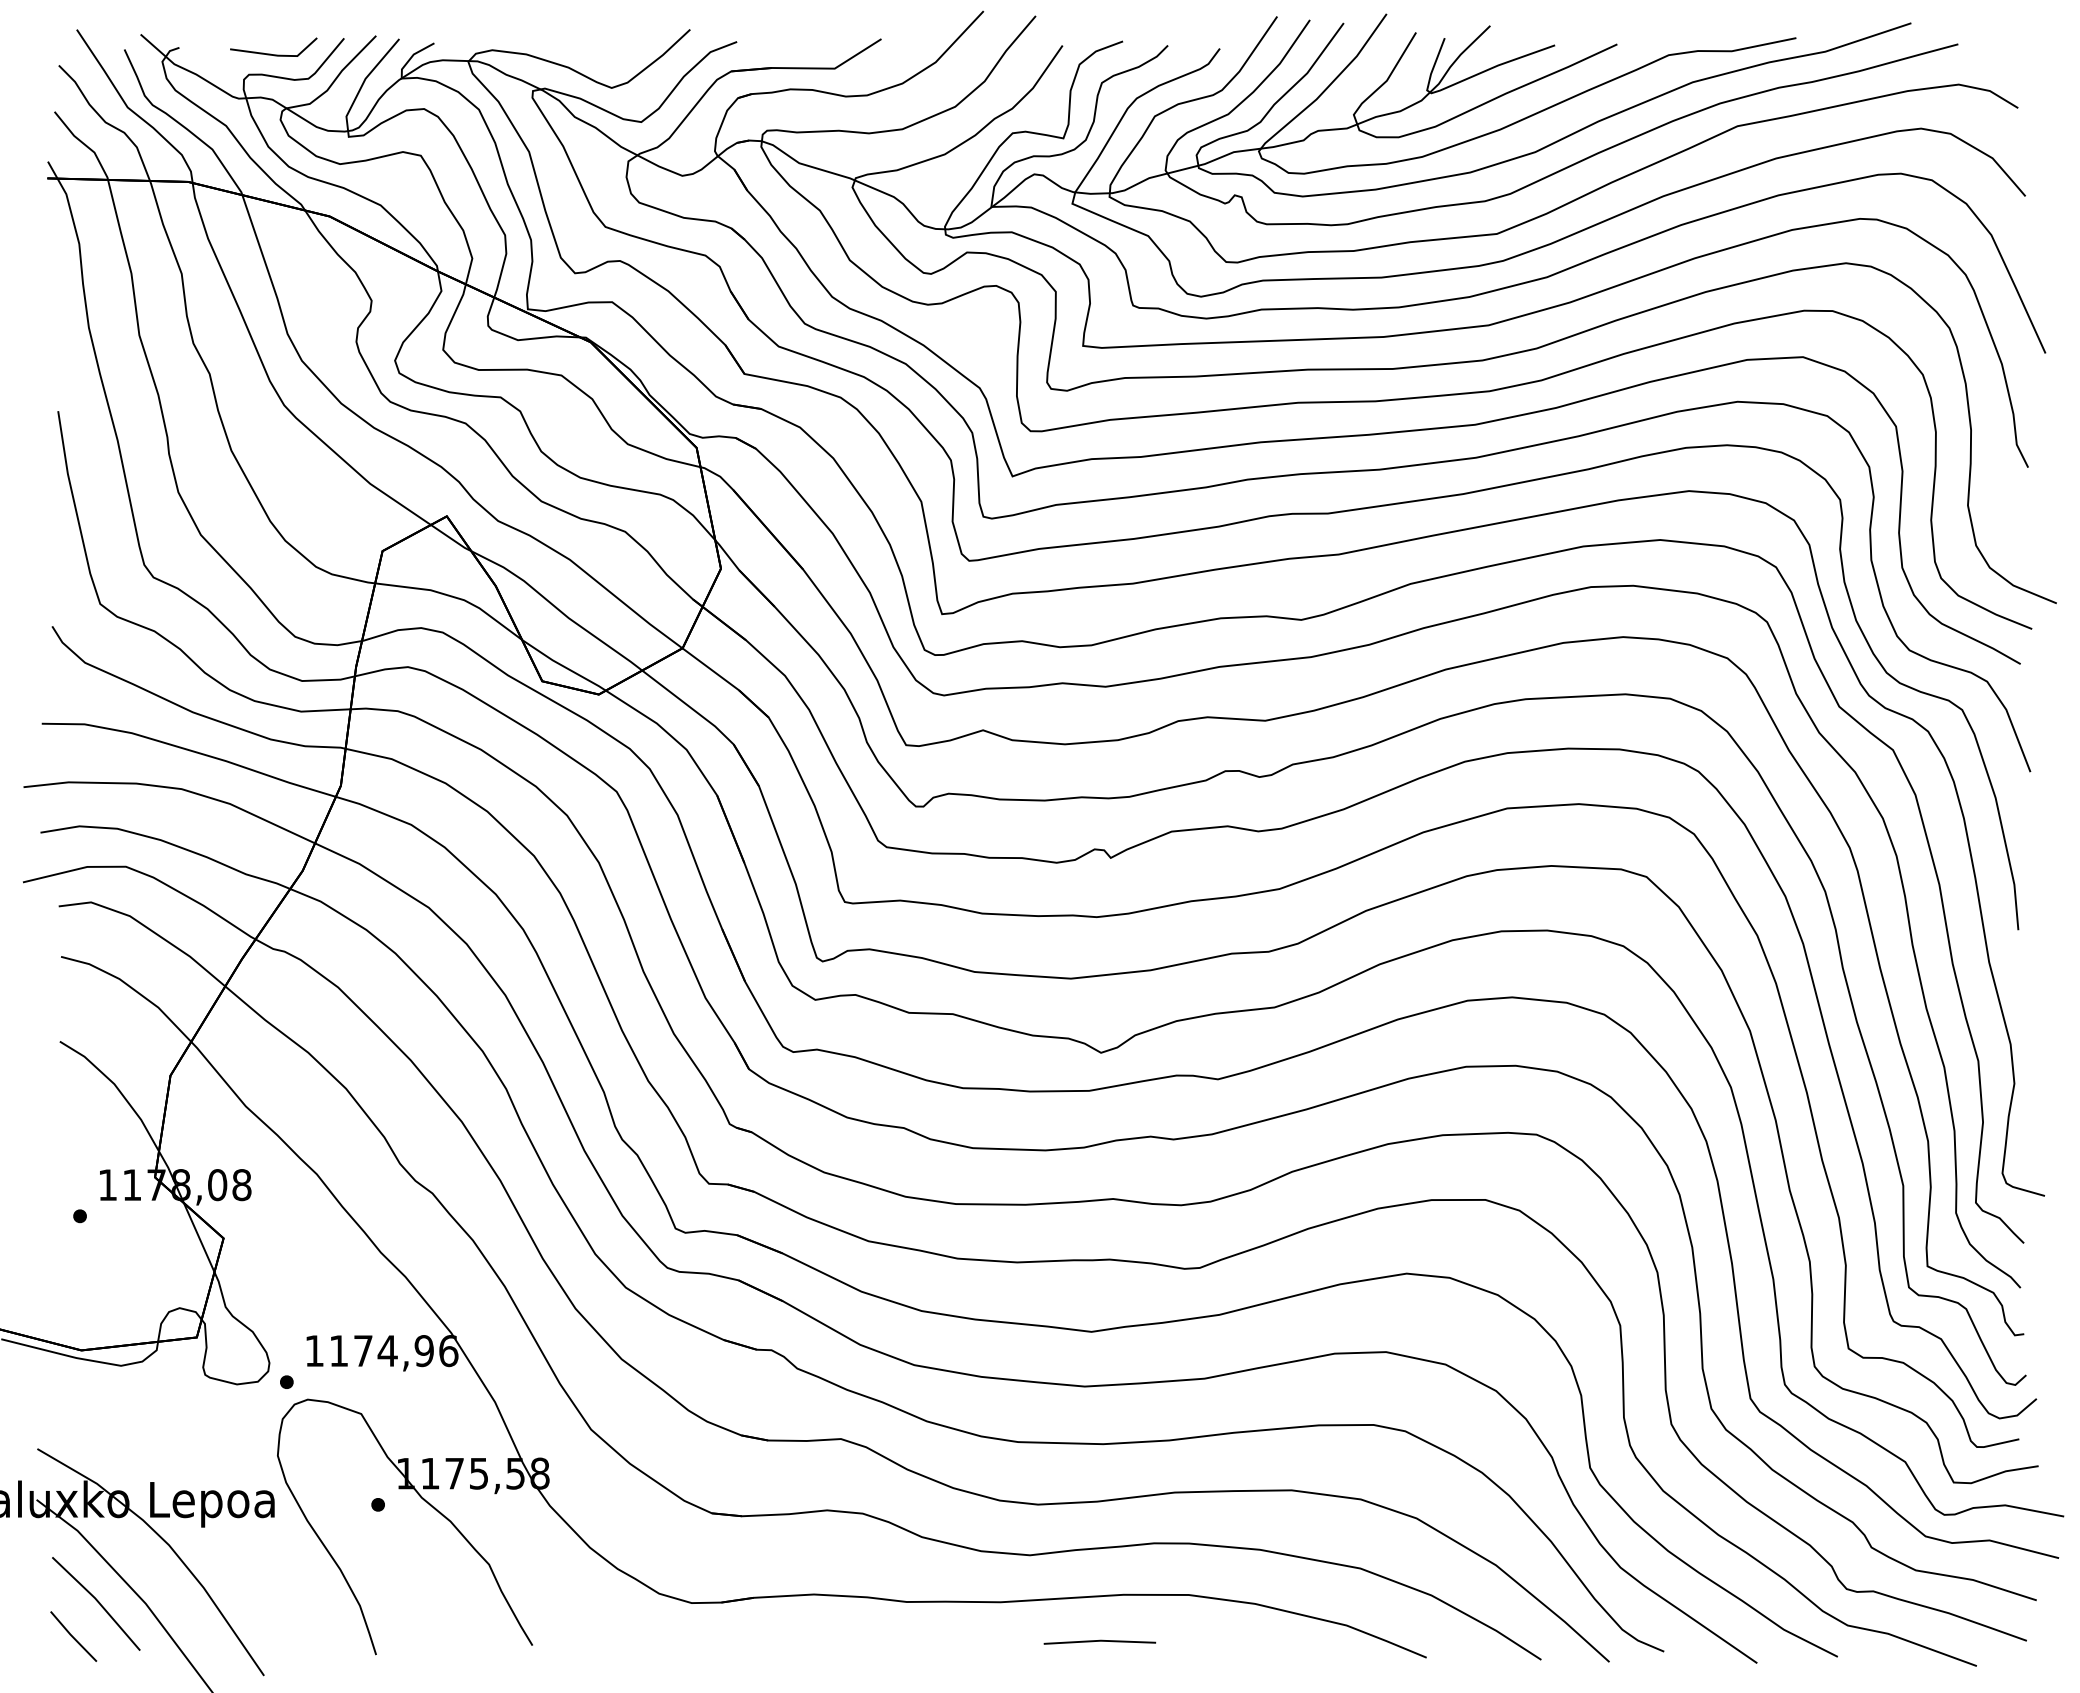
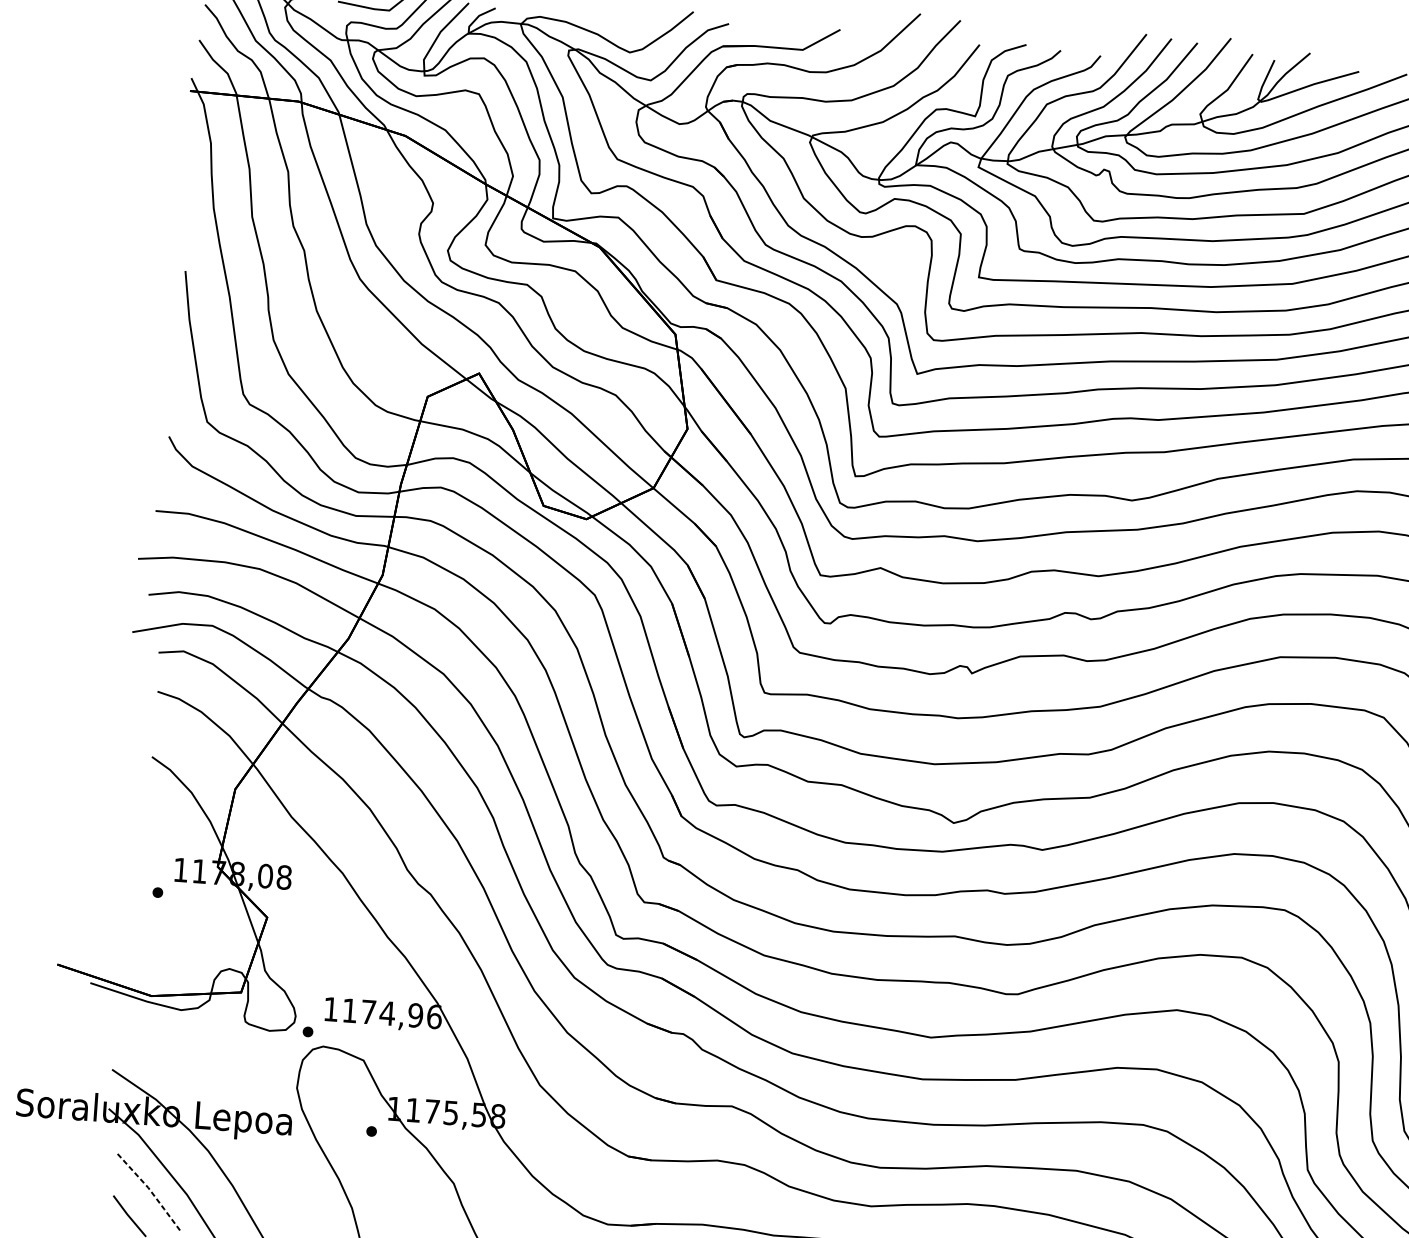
line: (98, 1601) -> (150, 1190), solid -> dashed

